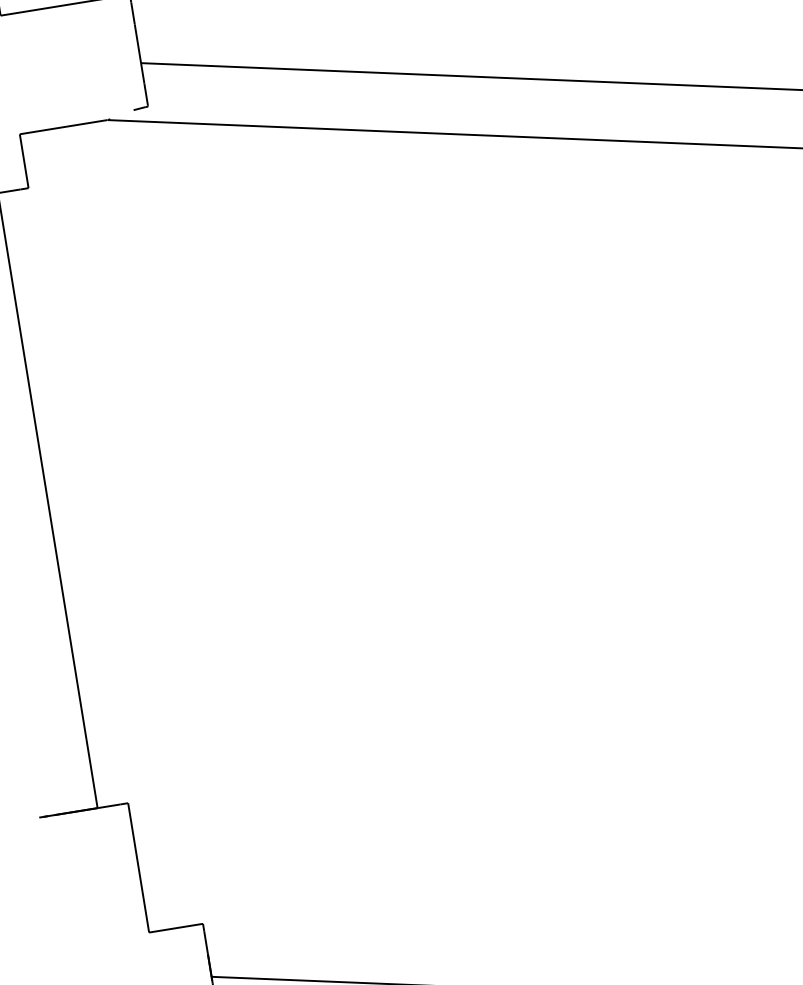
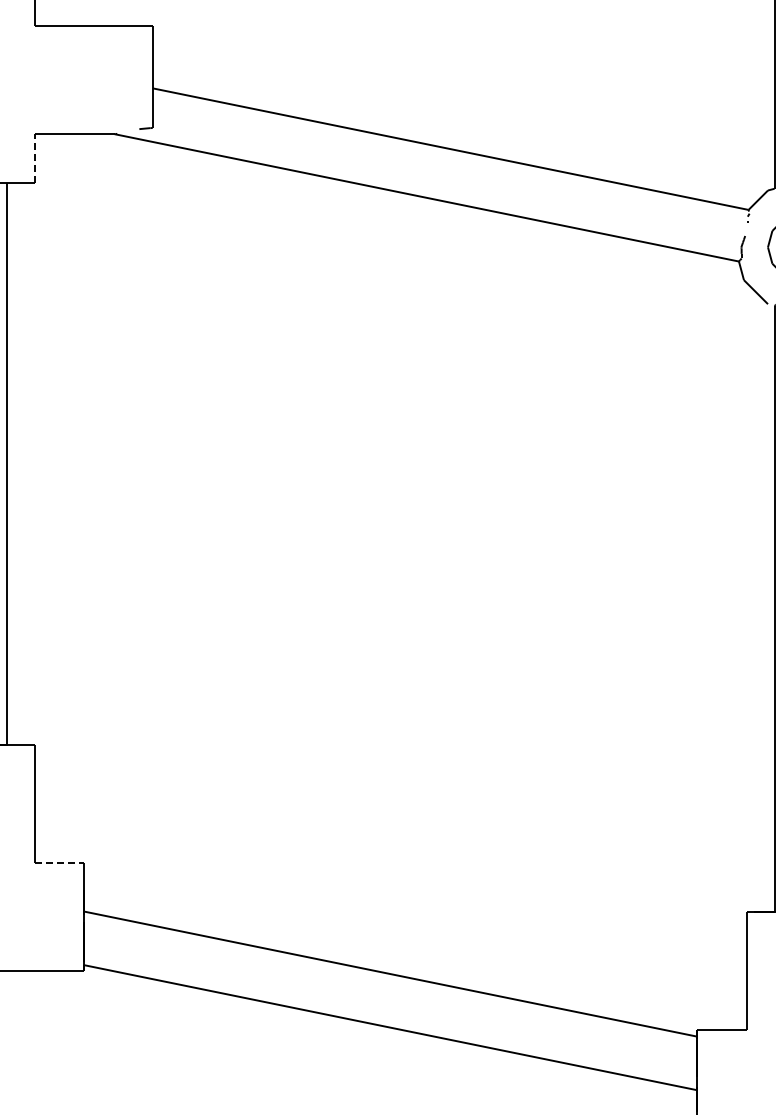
line: (24, 160) -> (34, 158), solid -> dashed
line: (176, 928) -> (59, 863), solid -> dashed

